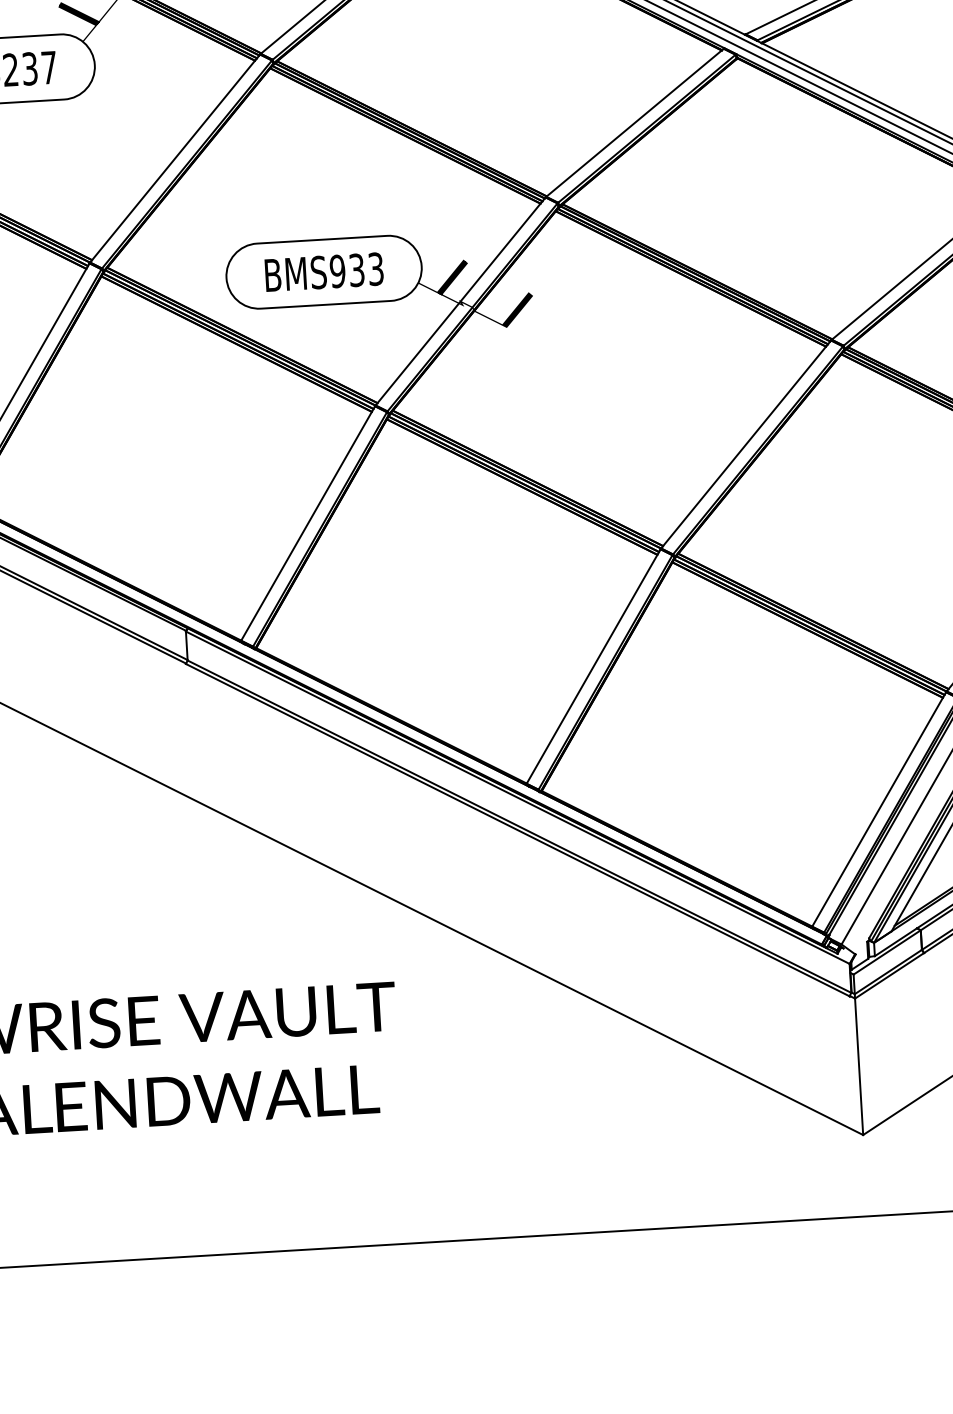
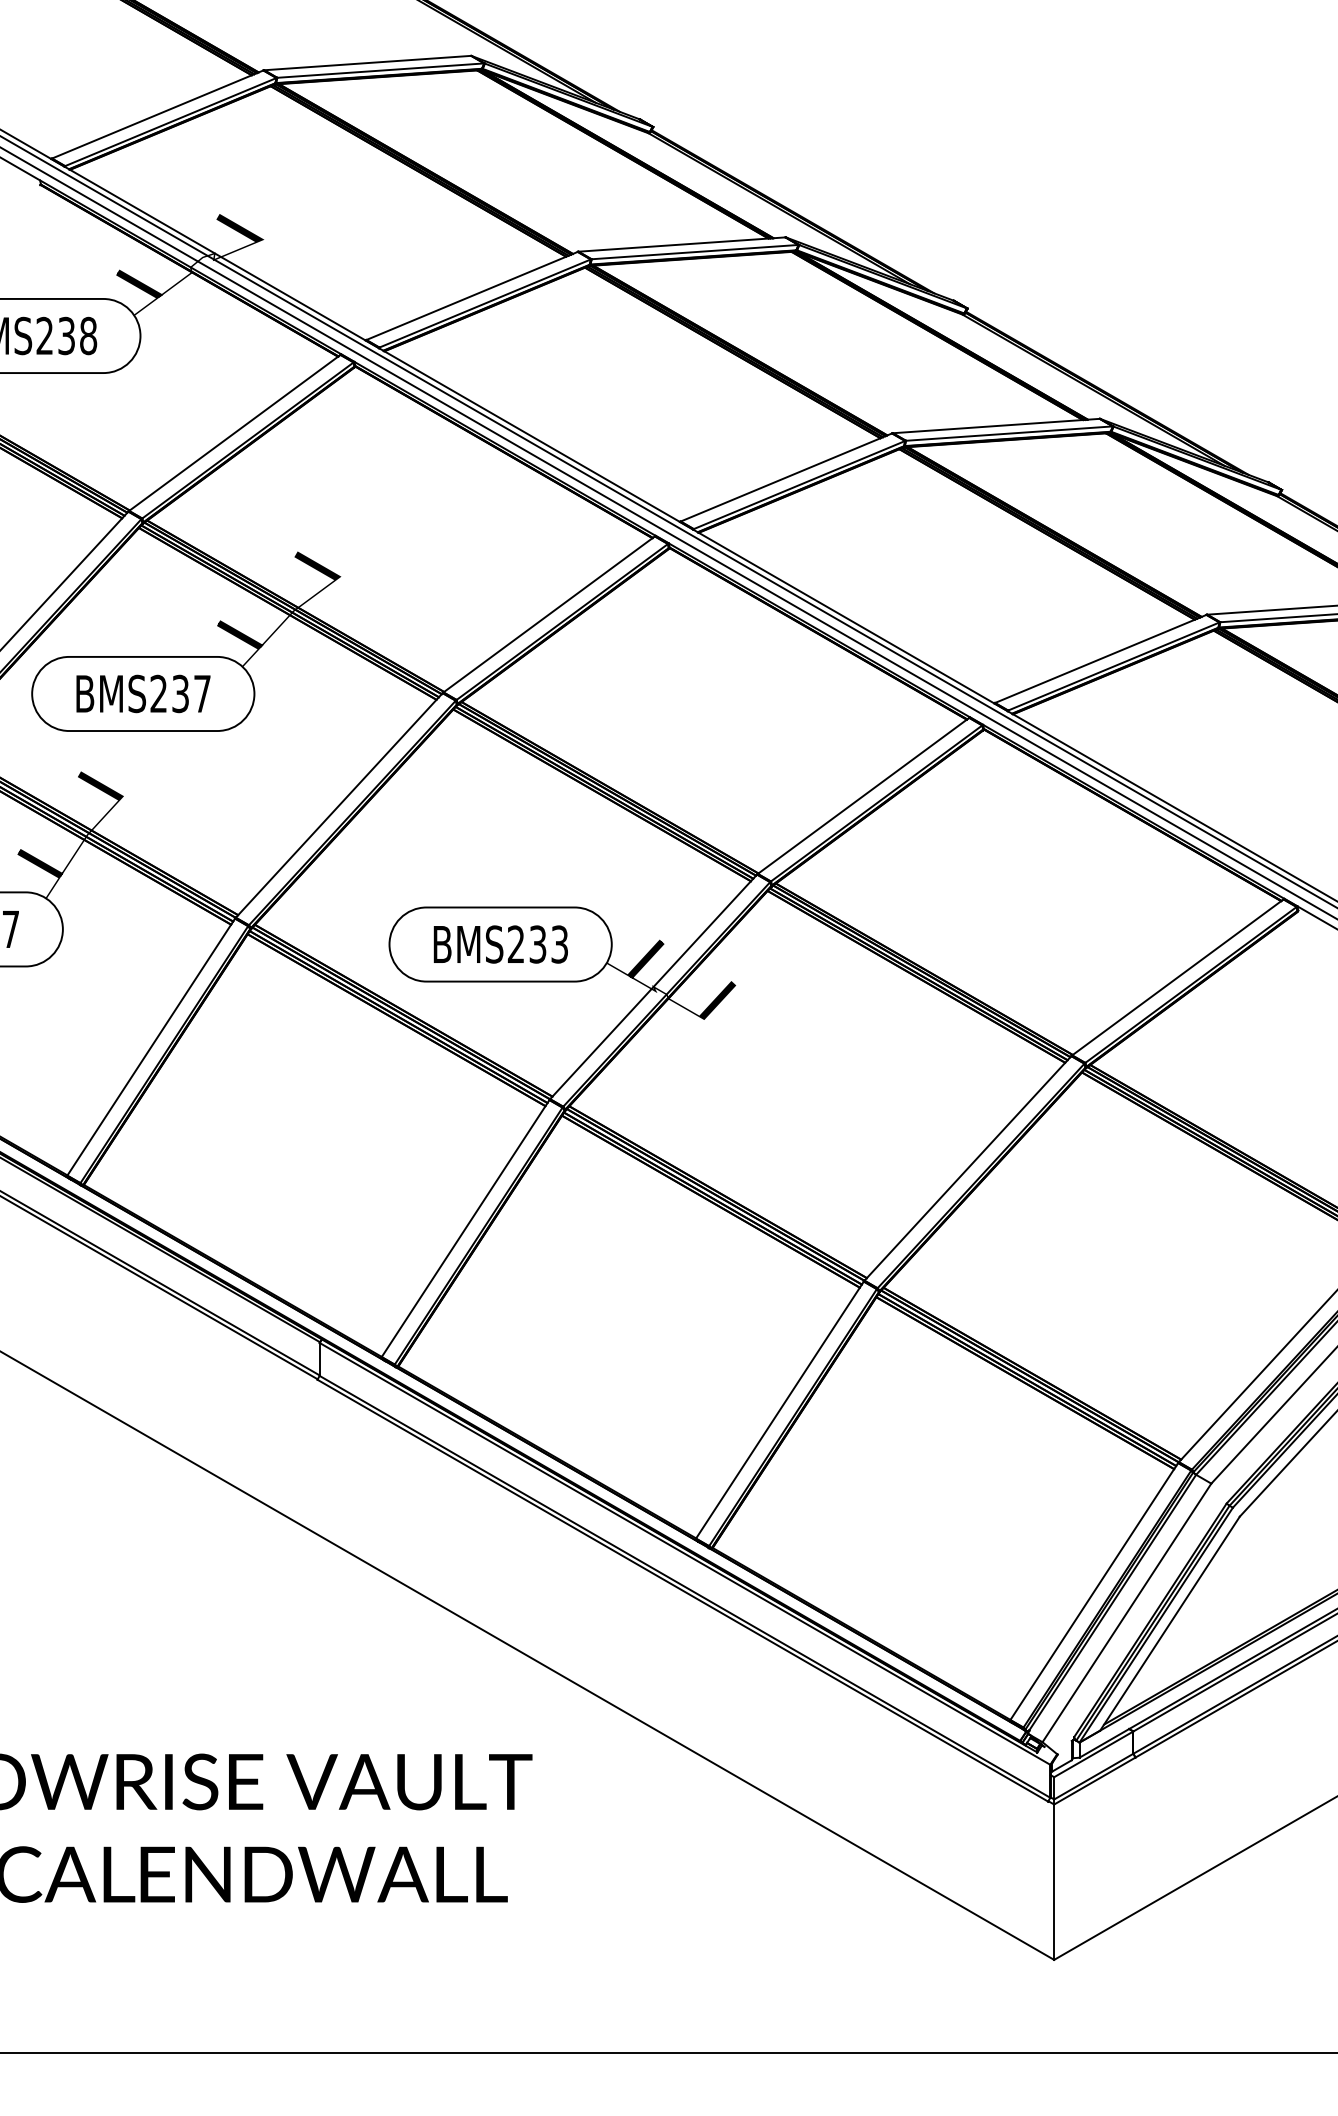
text: (337, 271) -> (515, 944), BMS933 -> BMS233

